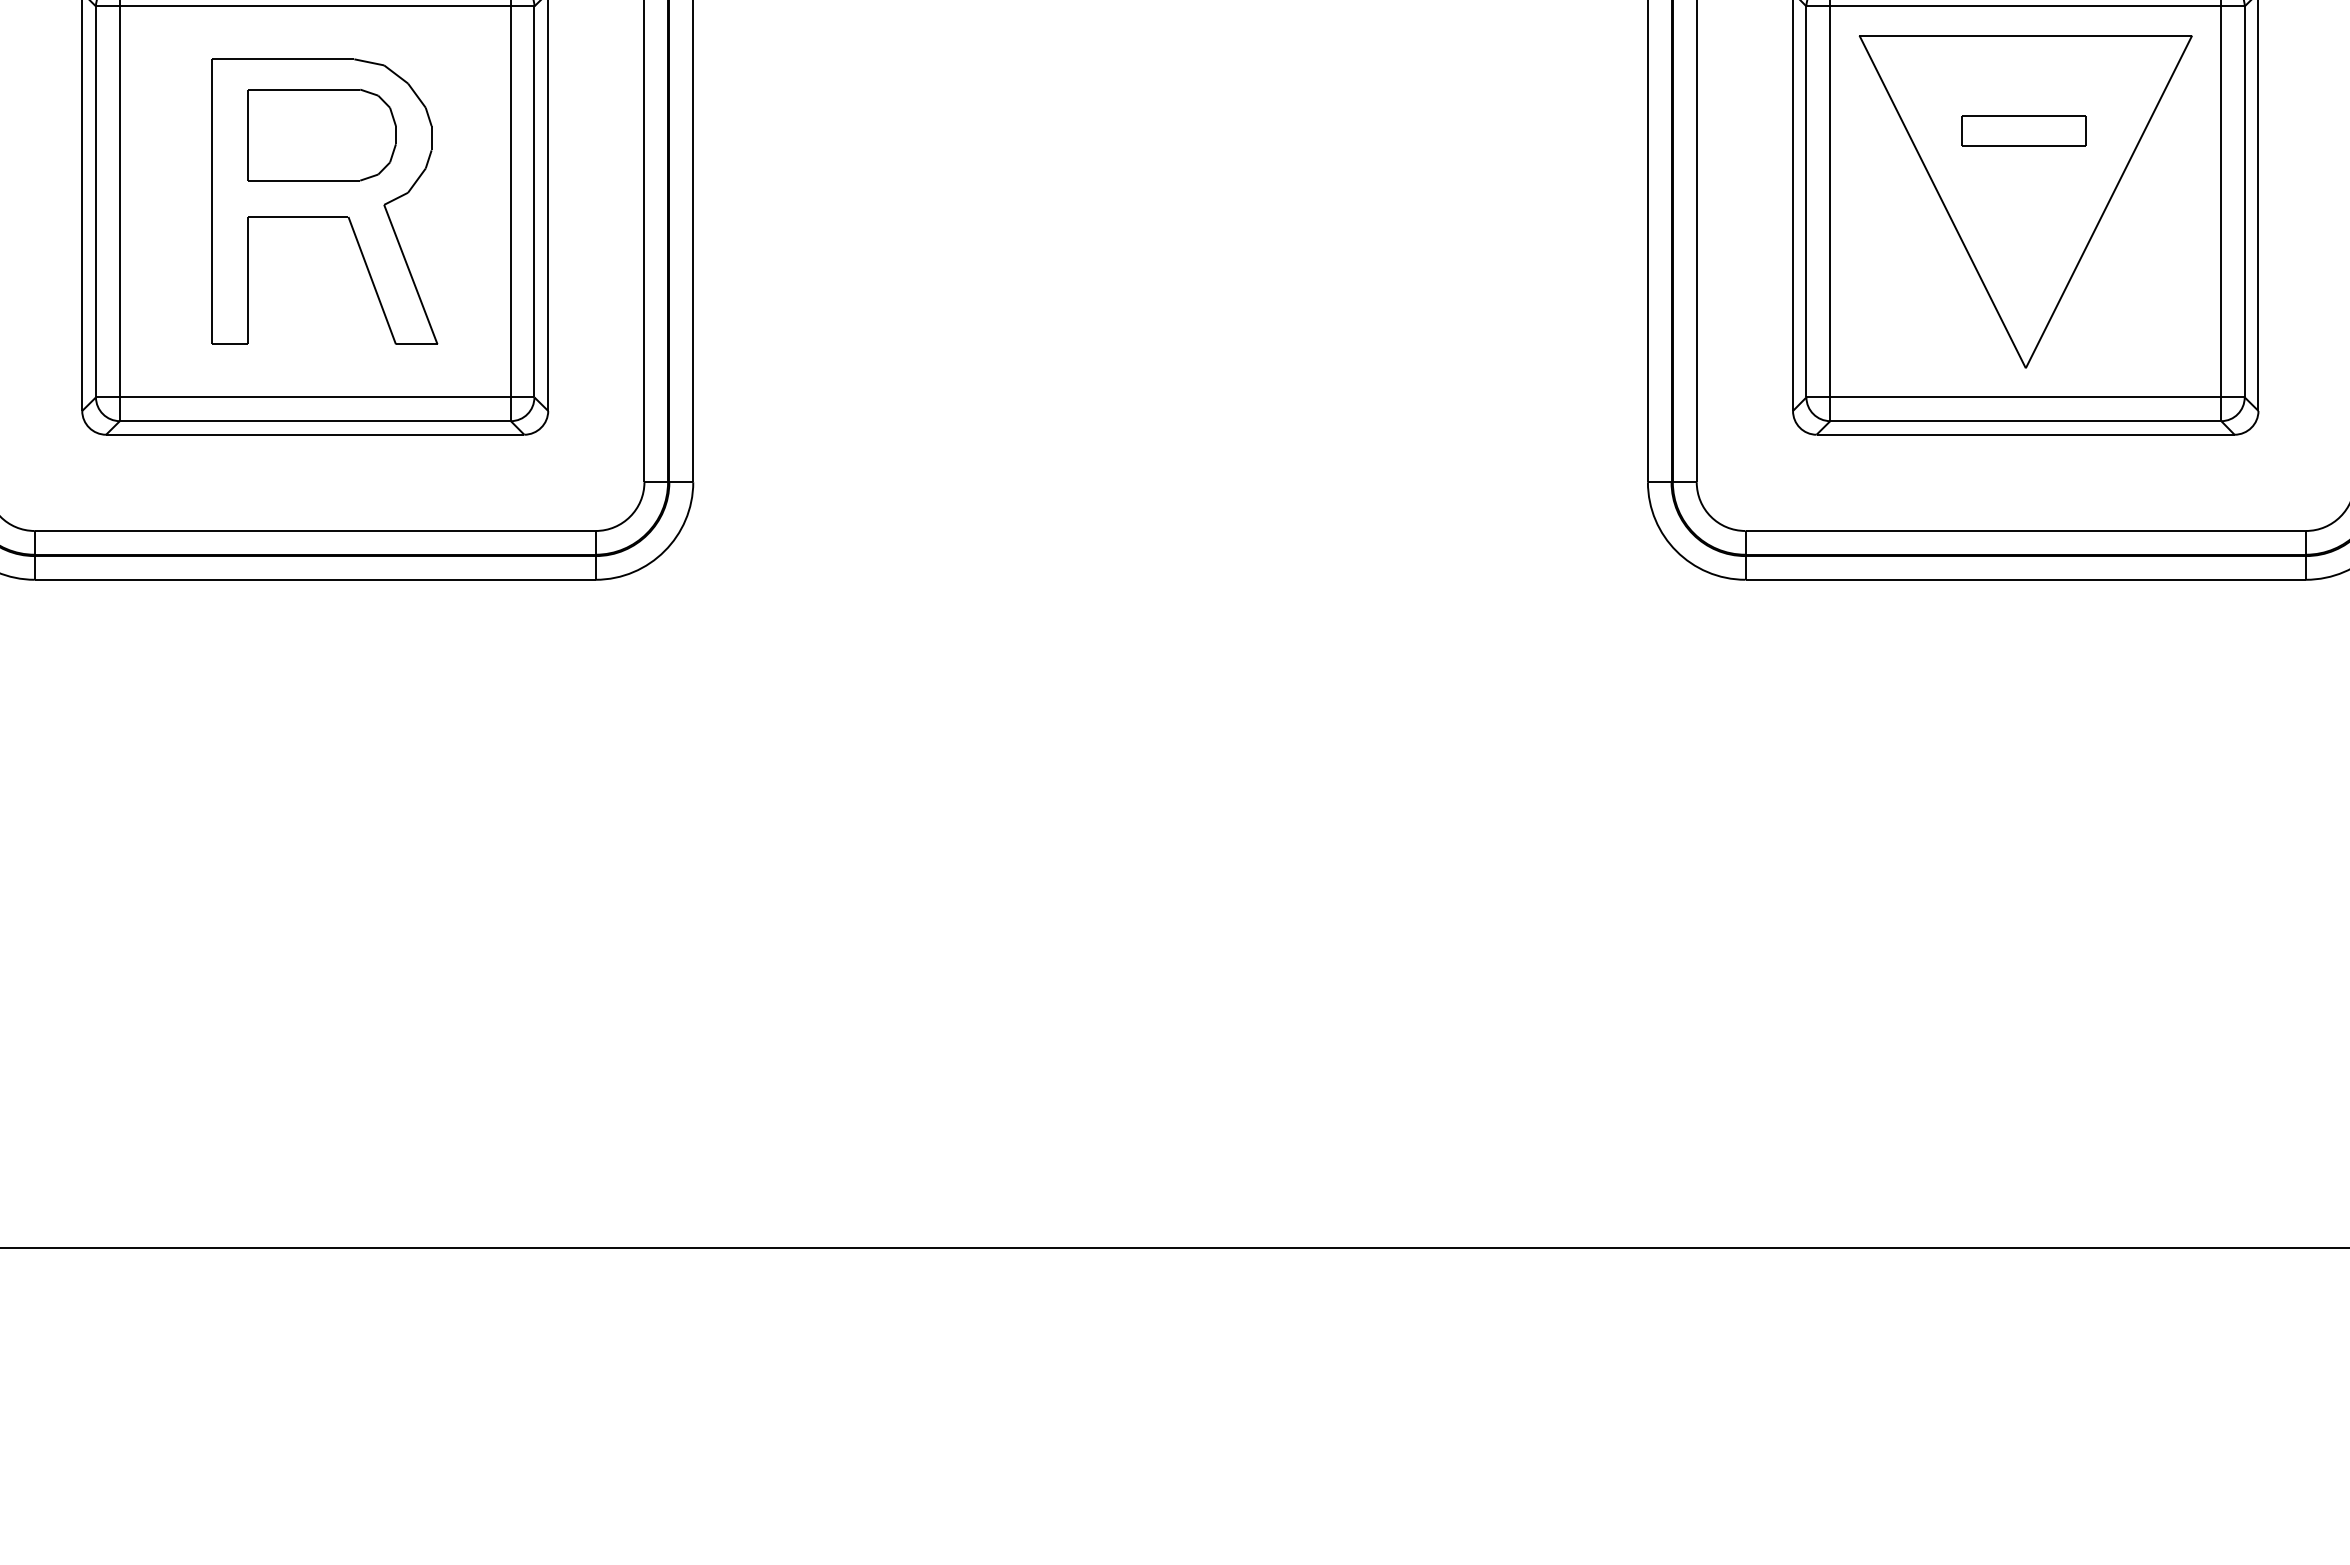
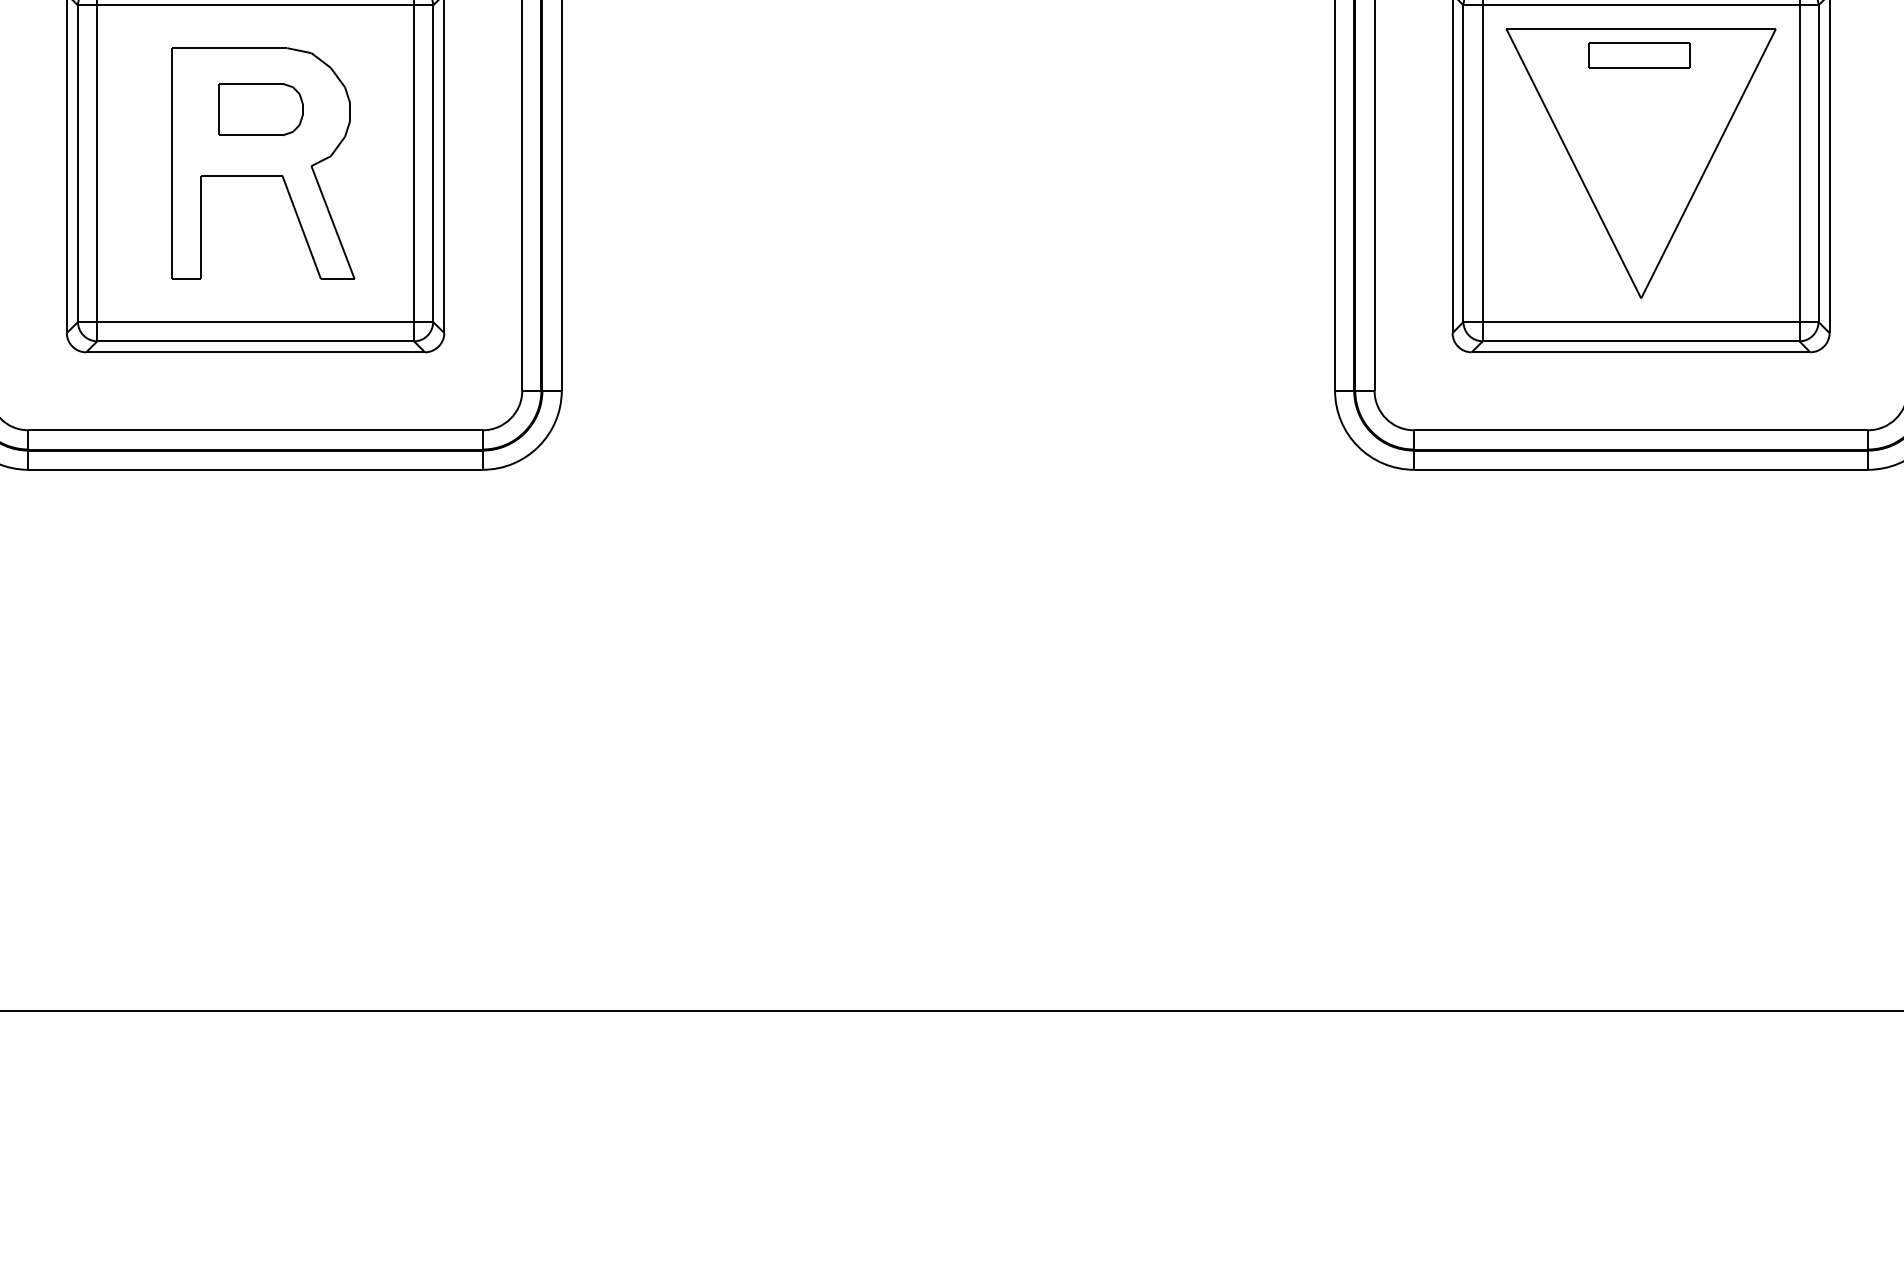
part: (2023, 130) -> (1639, 54), moved
part: (321, 134) -> (260, 109), size x0.7

